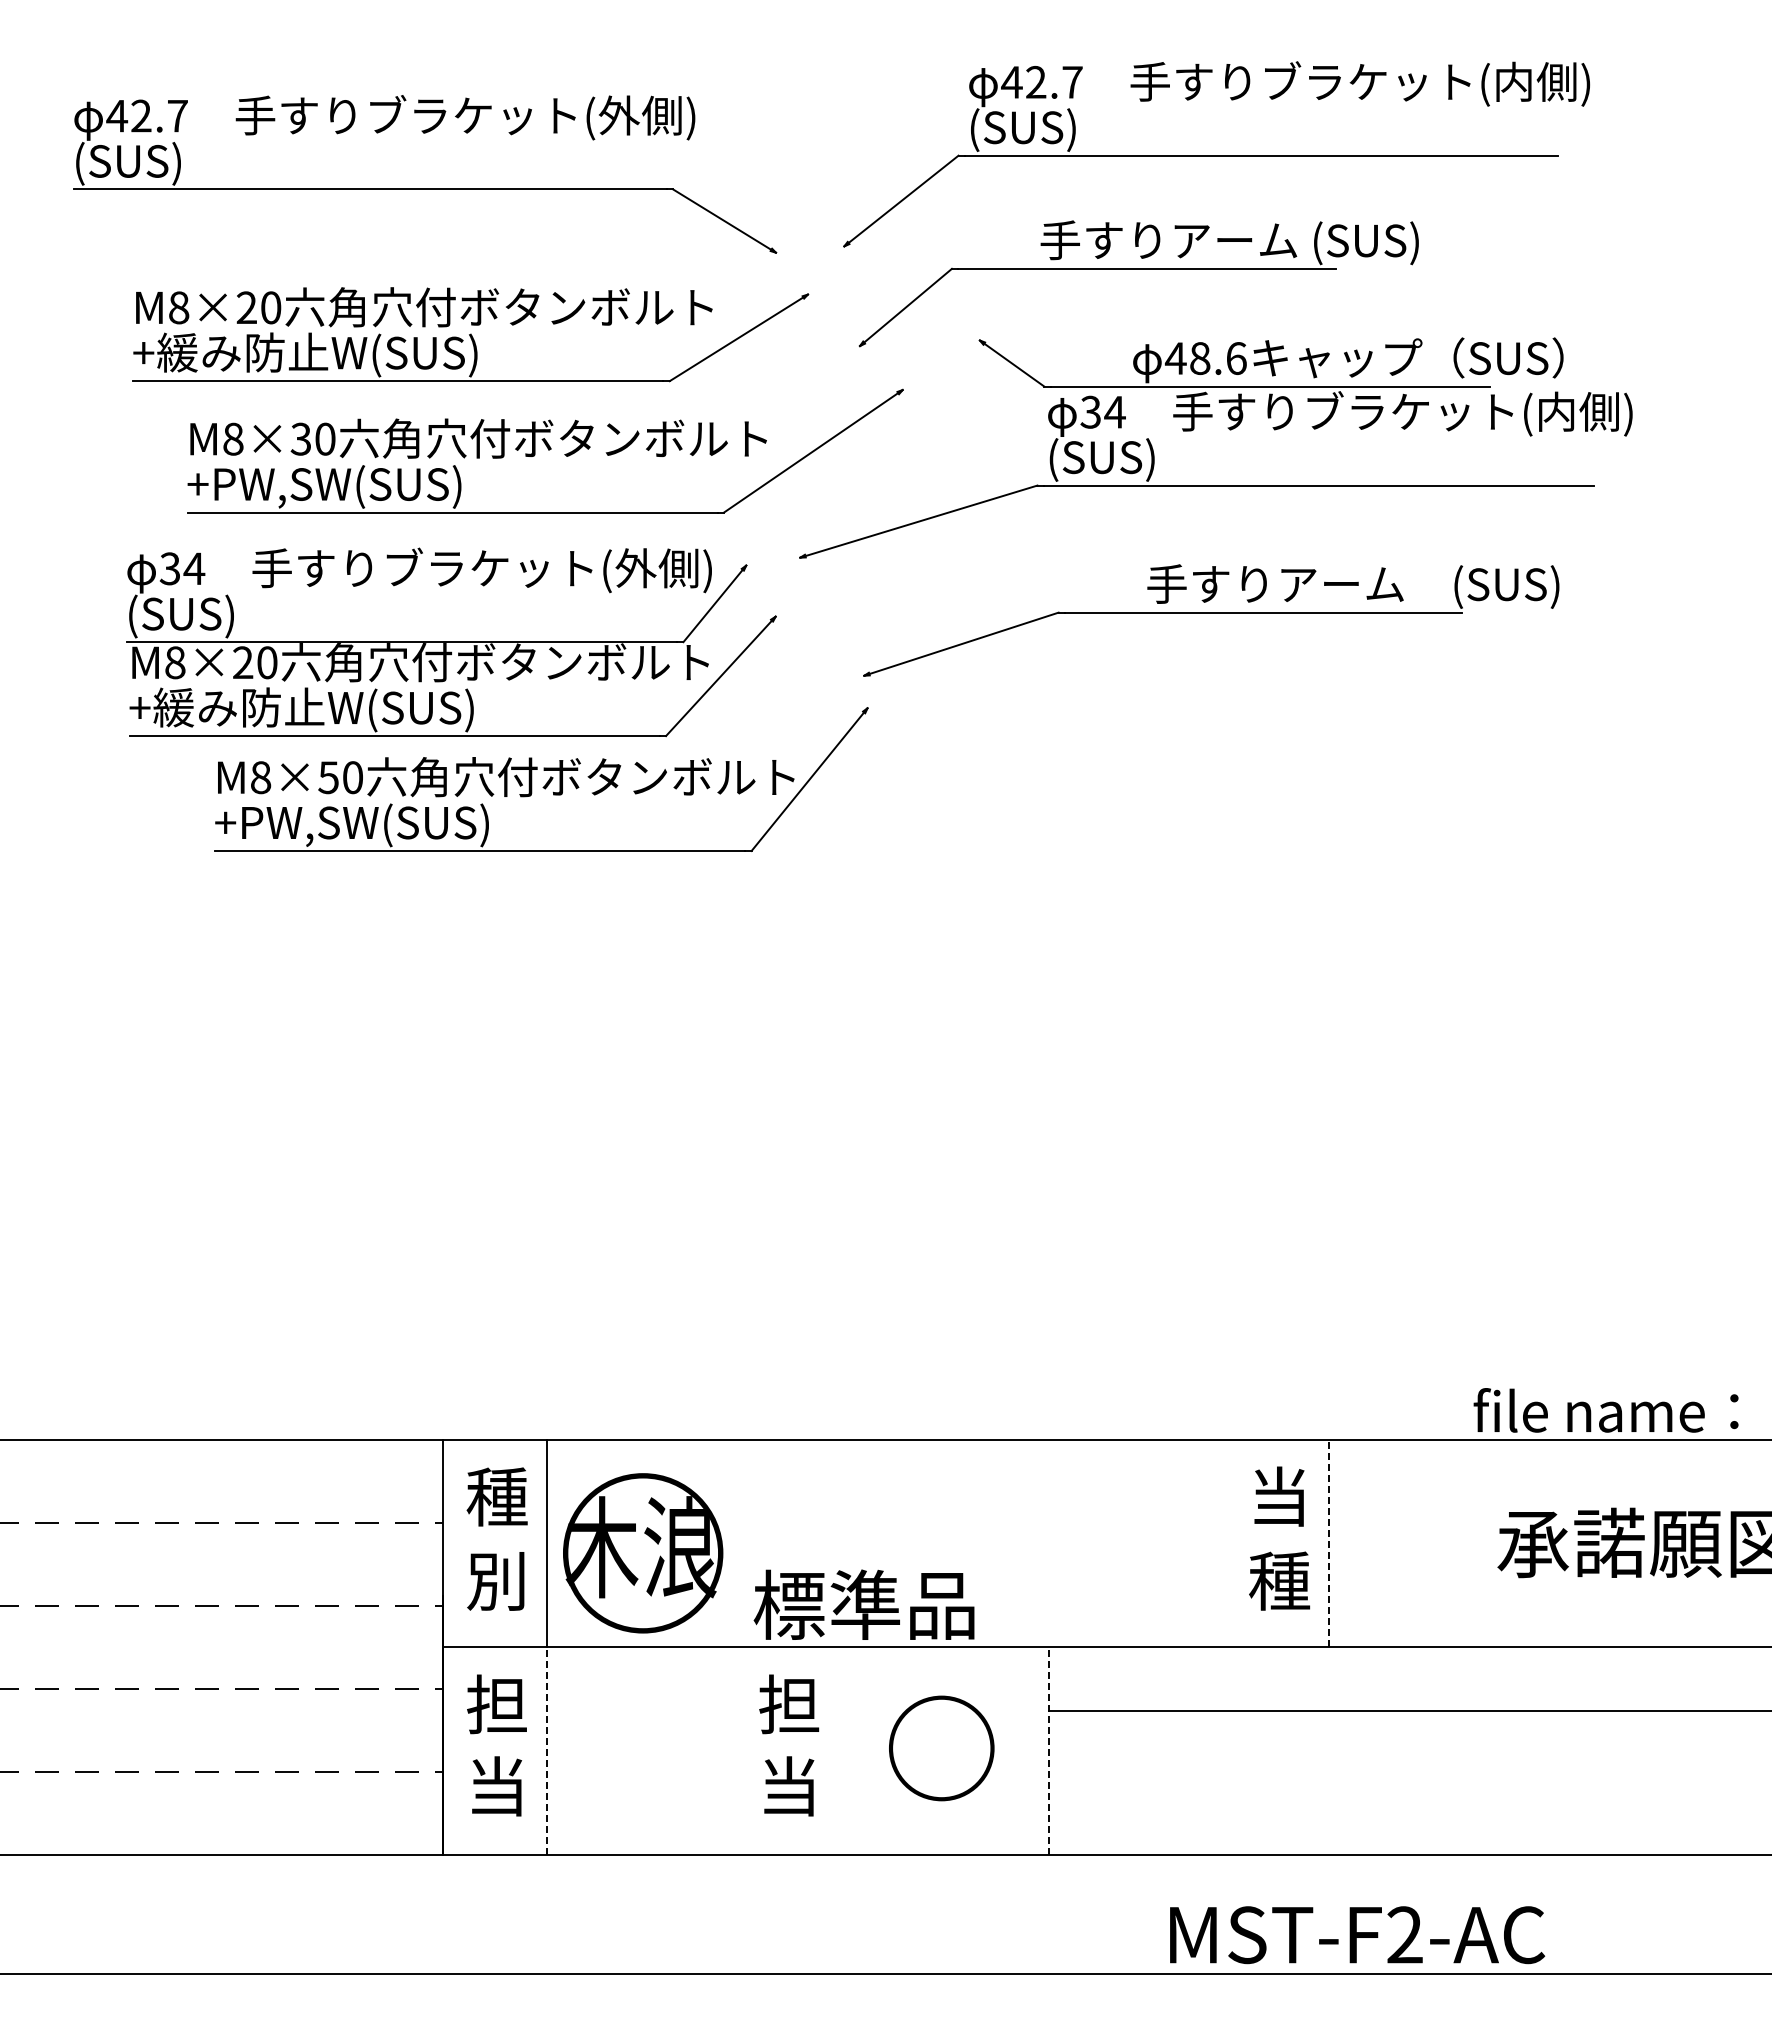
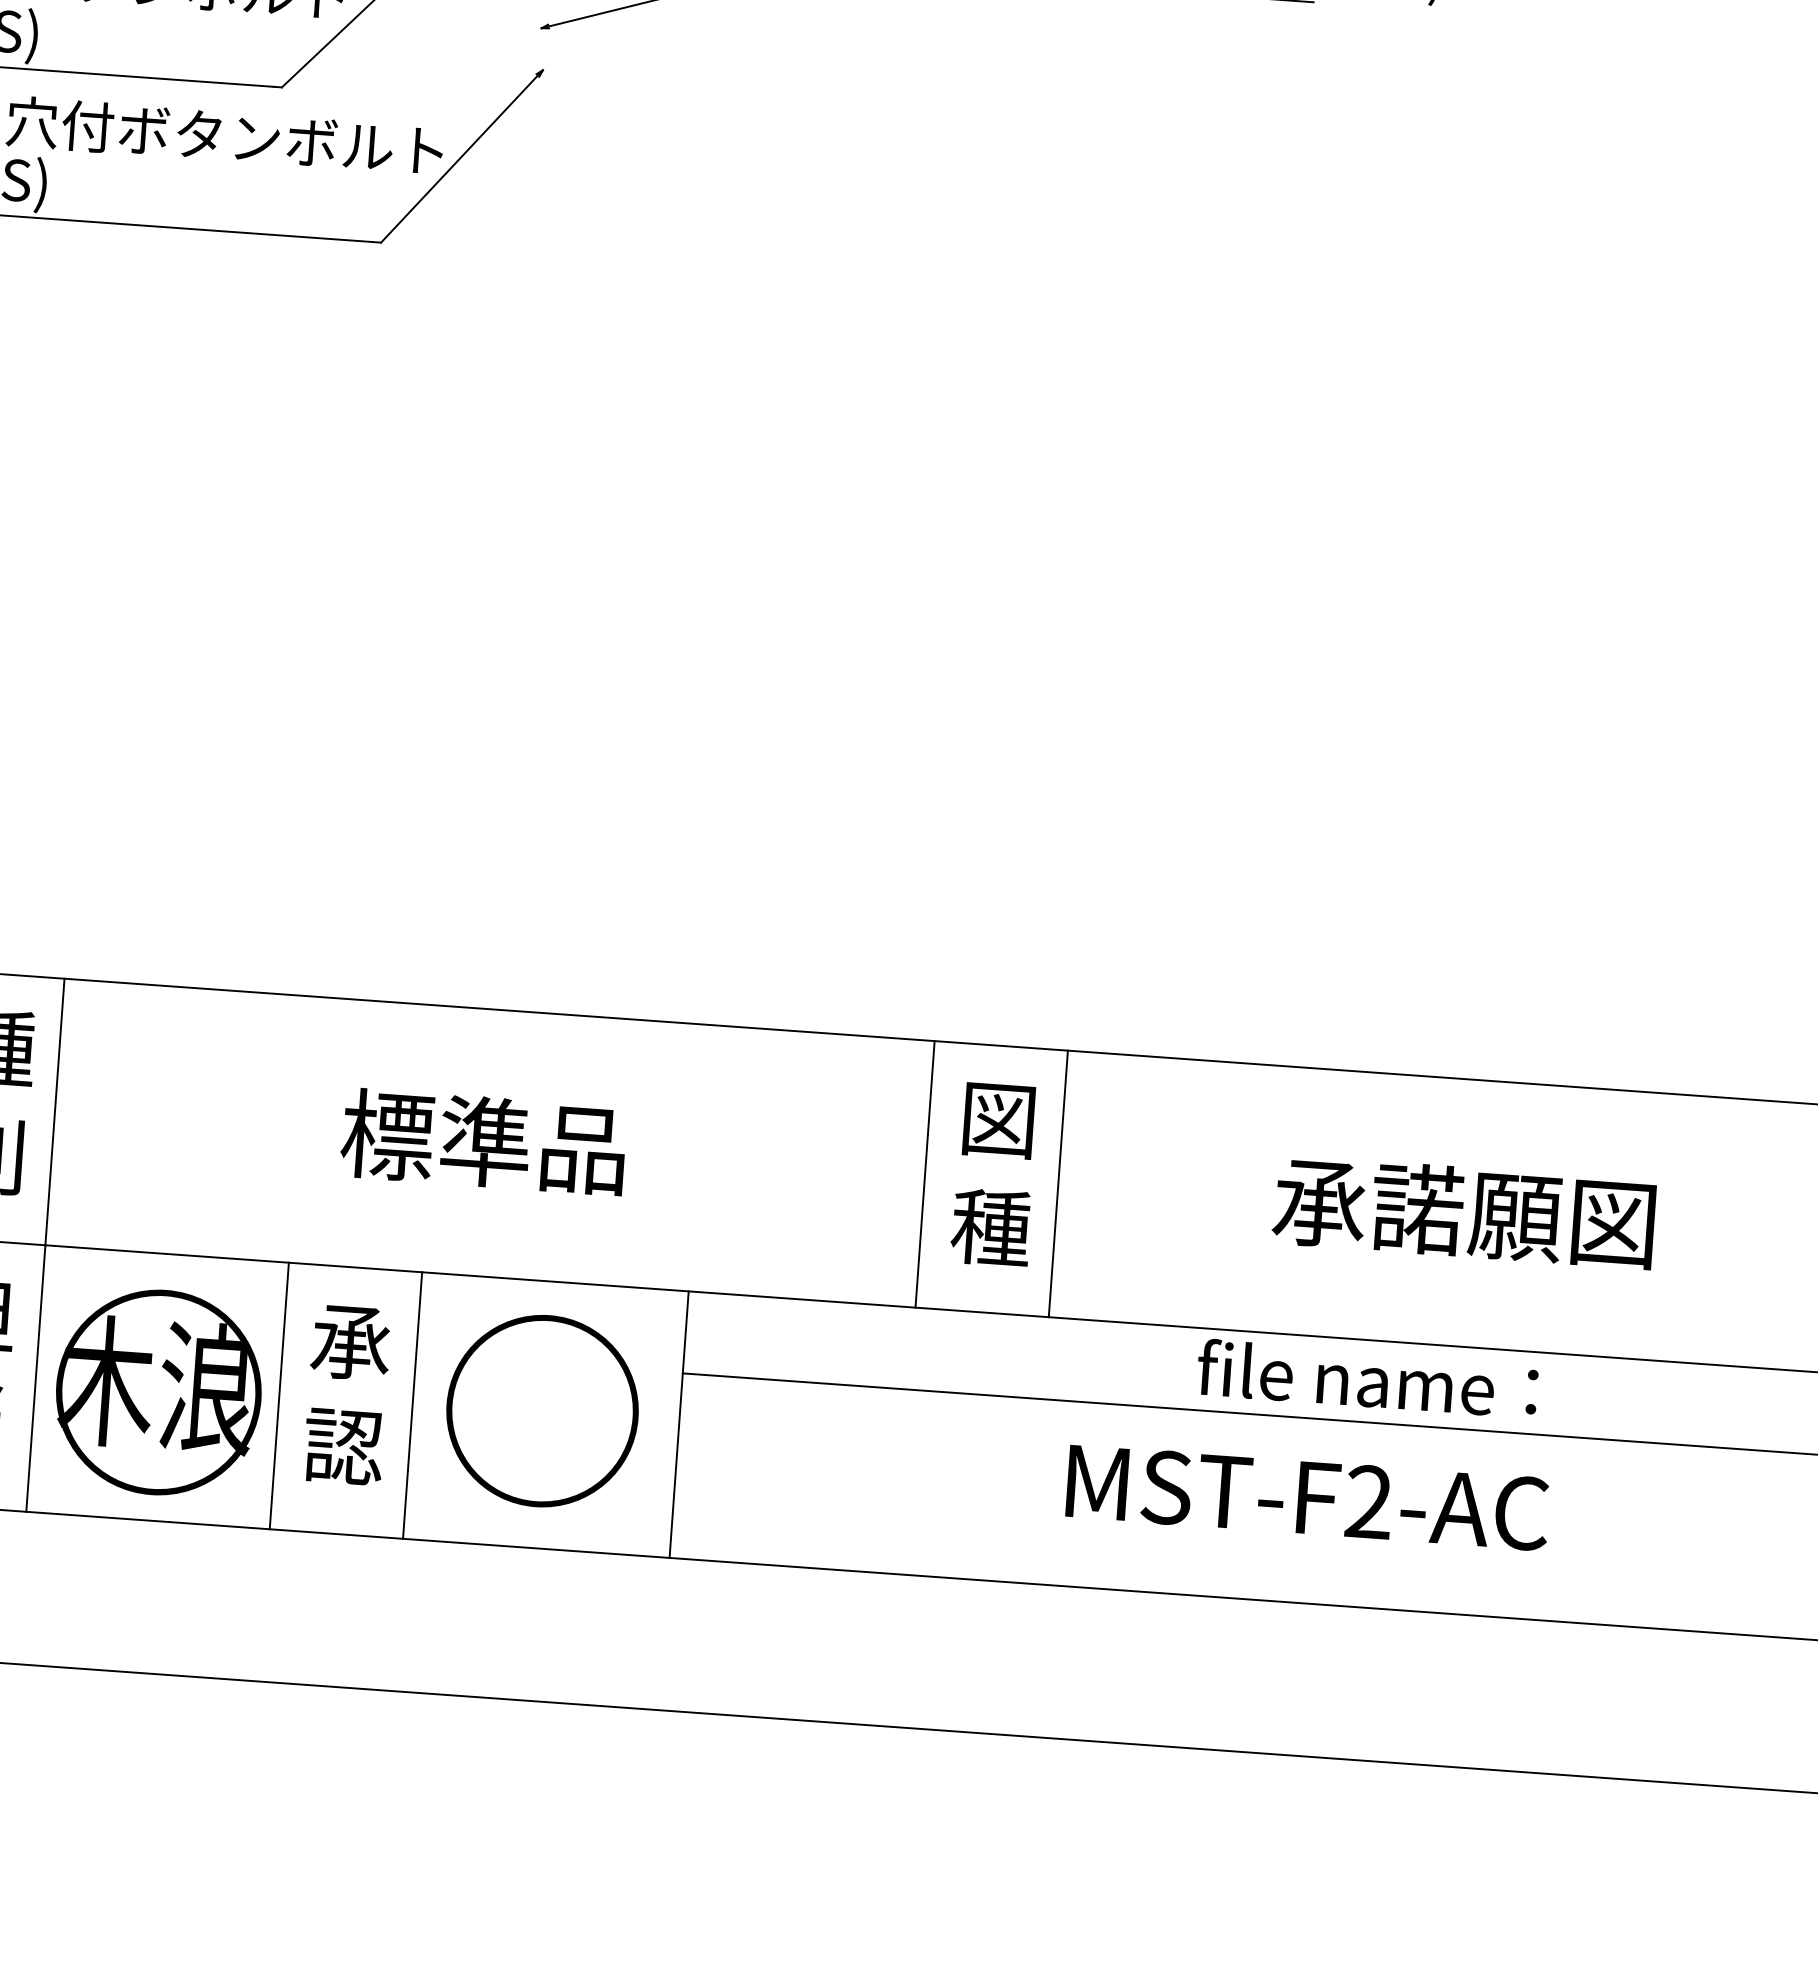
text: (1605, 1410) -> (1366, 1378), moved
text: (1279, 1496) -> (998, 1119), 当 -> 図
line: (1225, 1543) -> (925, 1174), added
line: (1329, 1543) -> (1058, 1183), dashed -> solid
part: (643, 1553) -> (159, 1392), moved
text: (863, 1604) -> (482, 1141), moved
text: (789, 1704) -> (351, 1340), 担 -> 承
part: (941, 1748) -> (542, 1411), size x1.43
line: (546, 1751) -> (35, 1378), dashed -> solid
line: (736, 1751) -> (278, 1396), added
line: (840, 1751) -> (412, 1405), added
line: (1048, 1751) -> (679, 1424), dashed -> solid
text: (789, 1786) -> (343, 1445), 当 -> 認
text: (1357, 1935) -> (1308, 1498), moved

